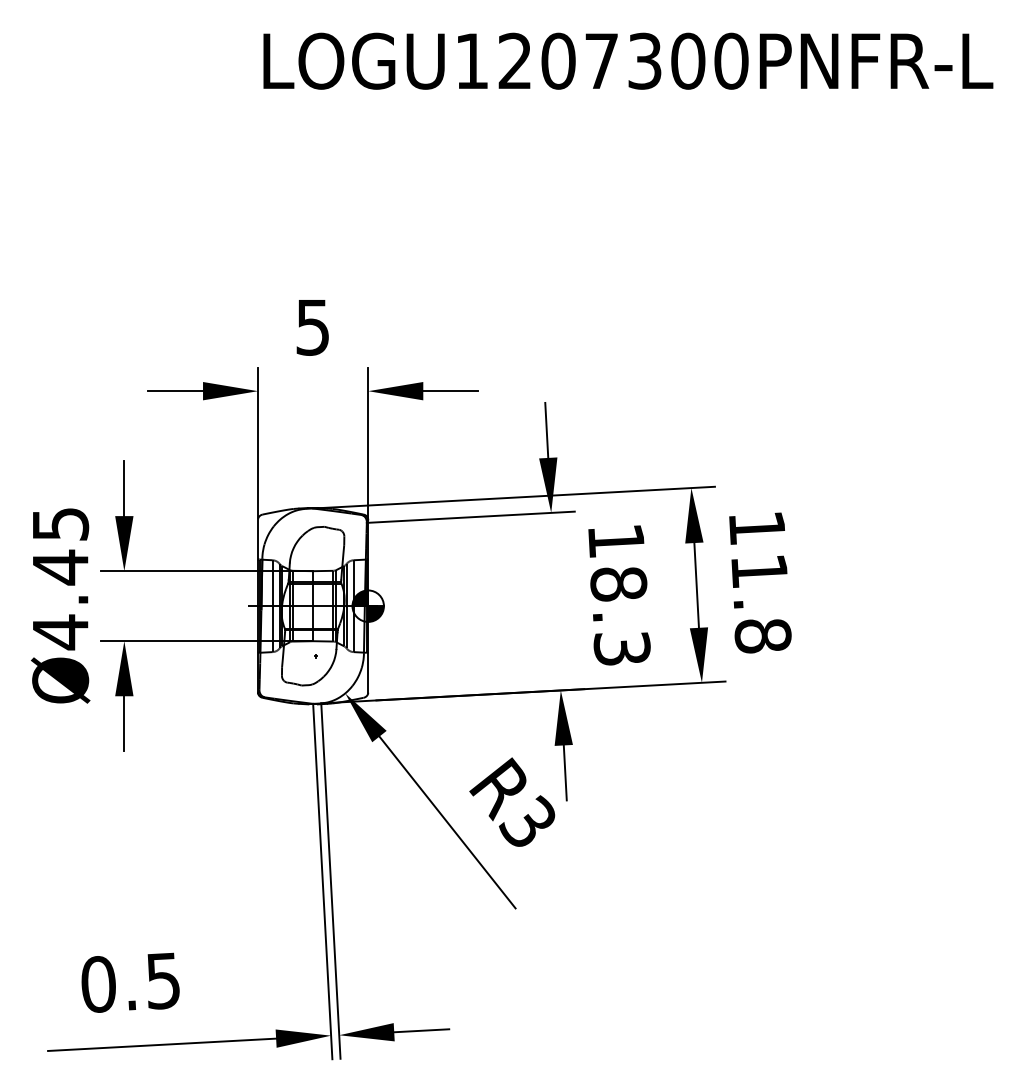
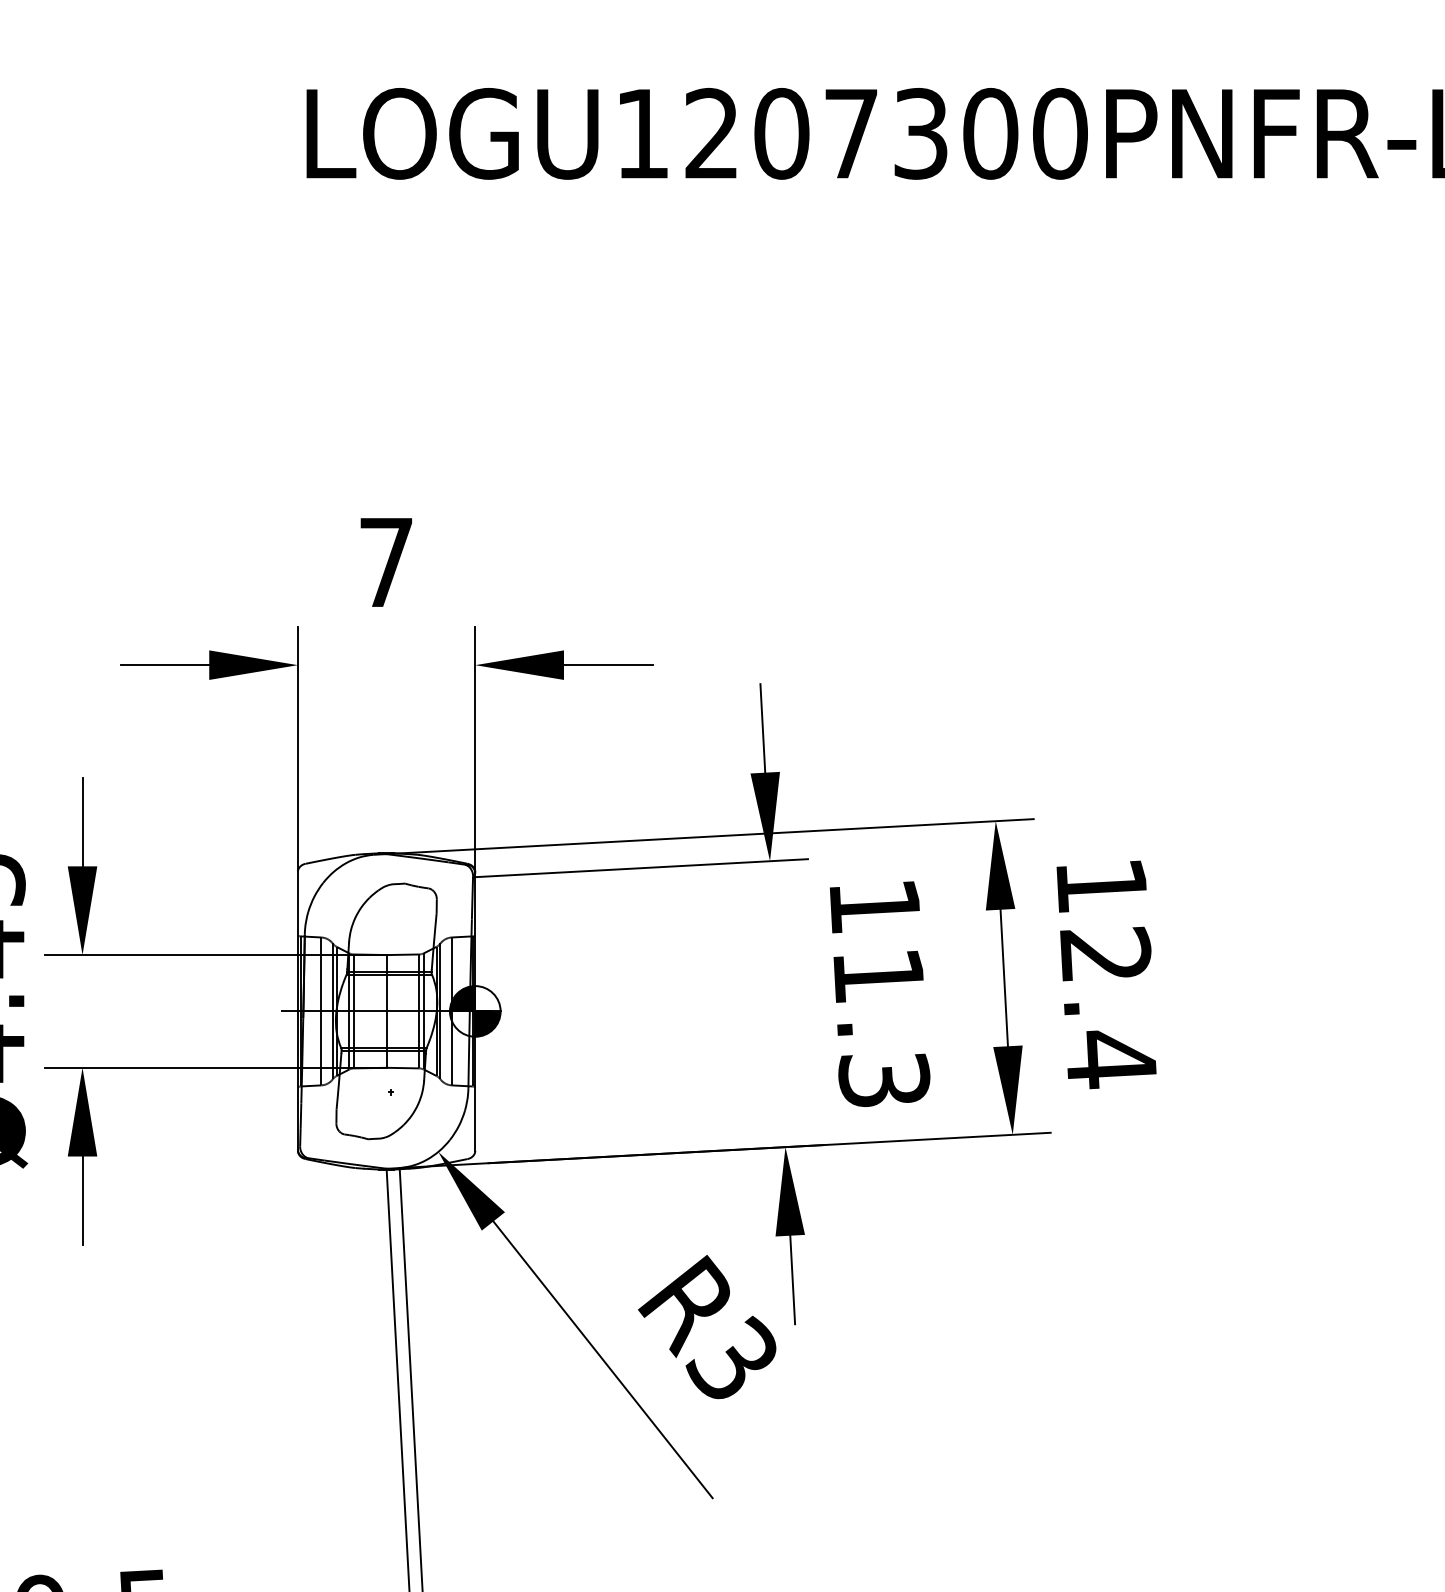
text: (312, 327) -> (385, 562), 5 -> 7
text: (618, 584) -> (878, 976), 18.3 -> 11.3
text: (761, 603) -> (1108, 1007), 11.8 -> 12.4

